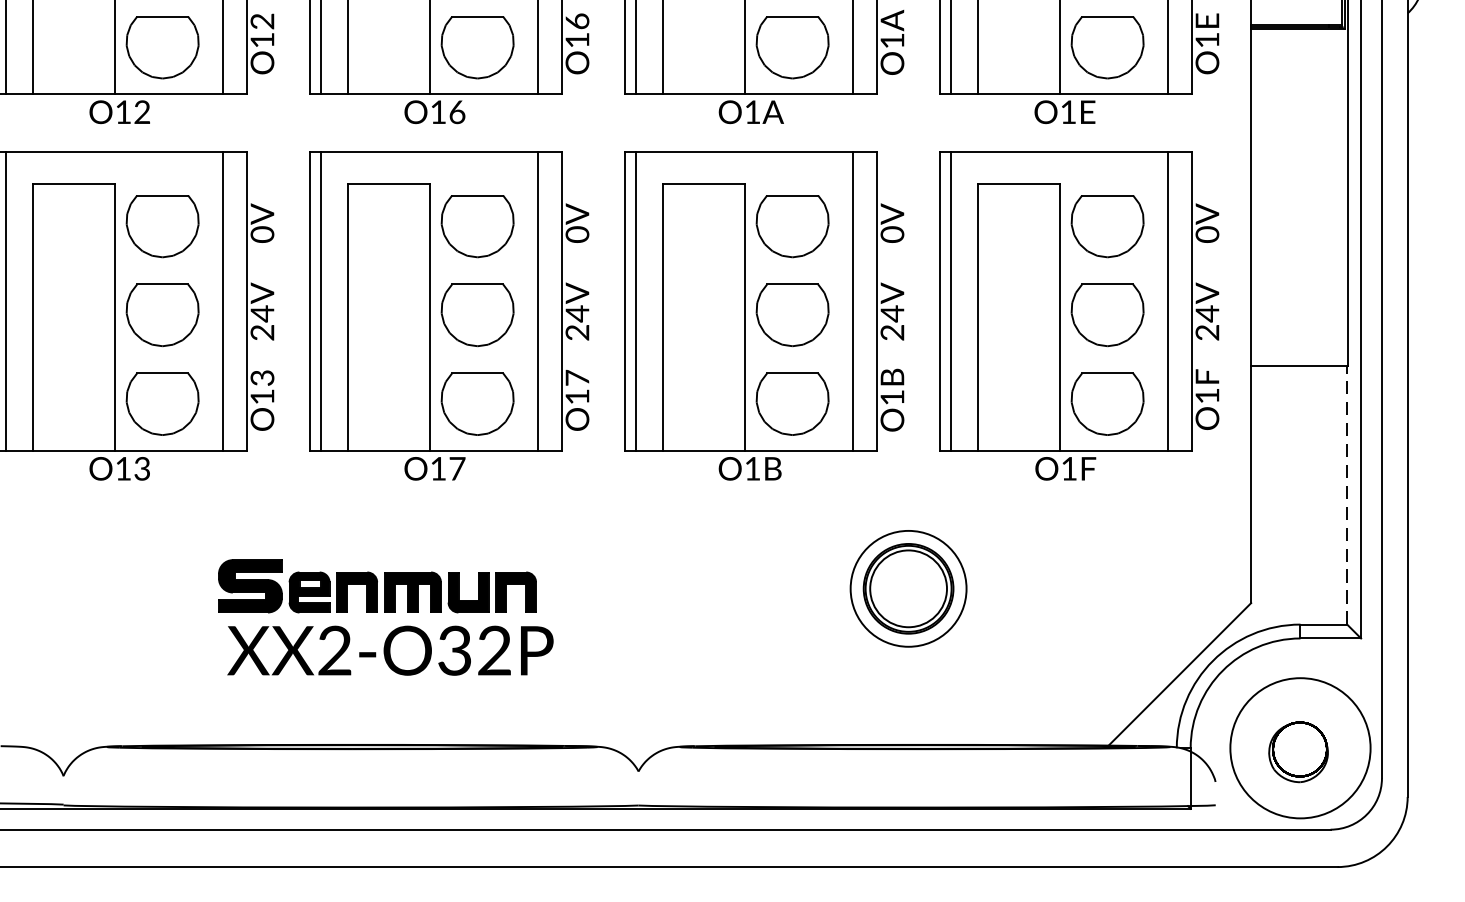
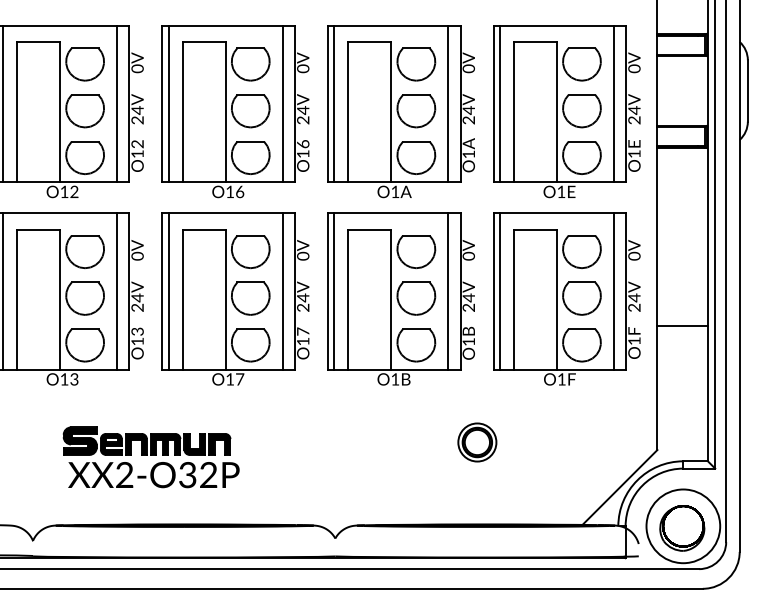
line: (1346, 495) -> (707, 393), dashed -> solid
part: (908, 588) -> (477, 442), size x0.62
part: (383, 617) -> (150, 457), moved
part: (1298, 752) -> (682, 528), size x1.43

